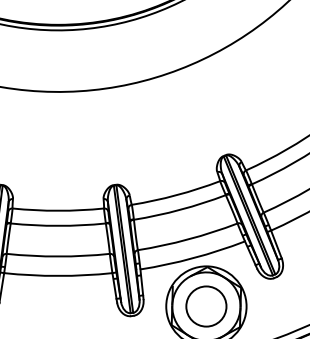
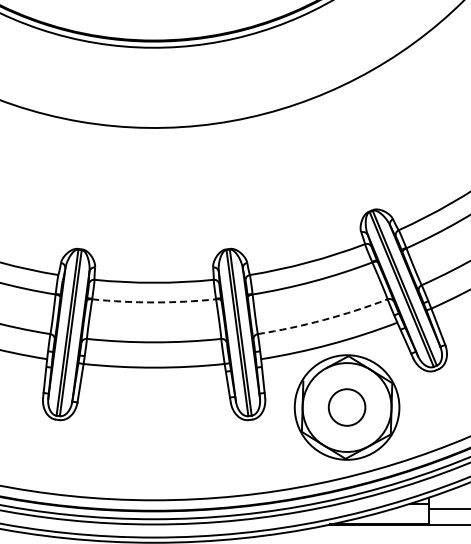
arc: (58, 225) -> (154, 302), solid -> dashed
arc: (188, 239) -> (323, 320), solid -> dashed
circle: (205, 306) -> (346, 407), size x0.7

